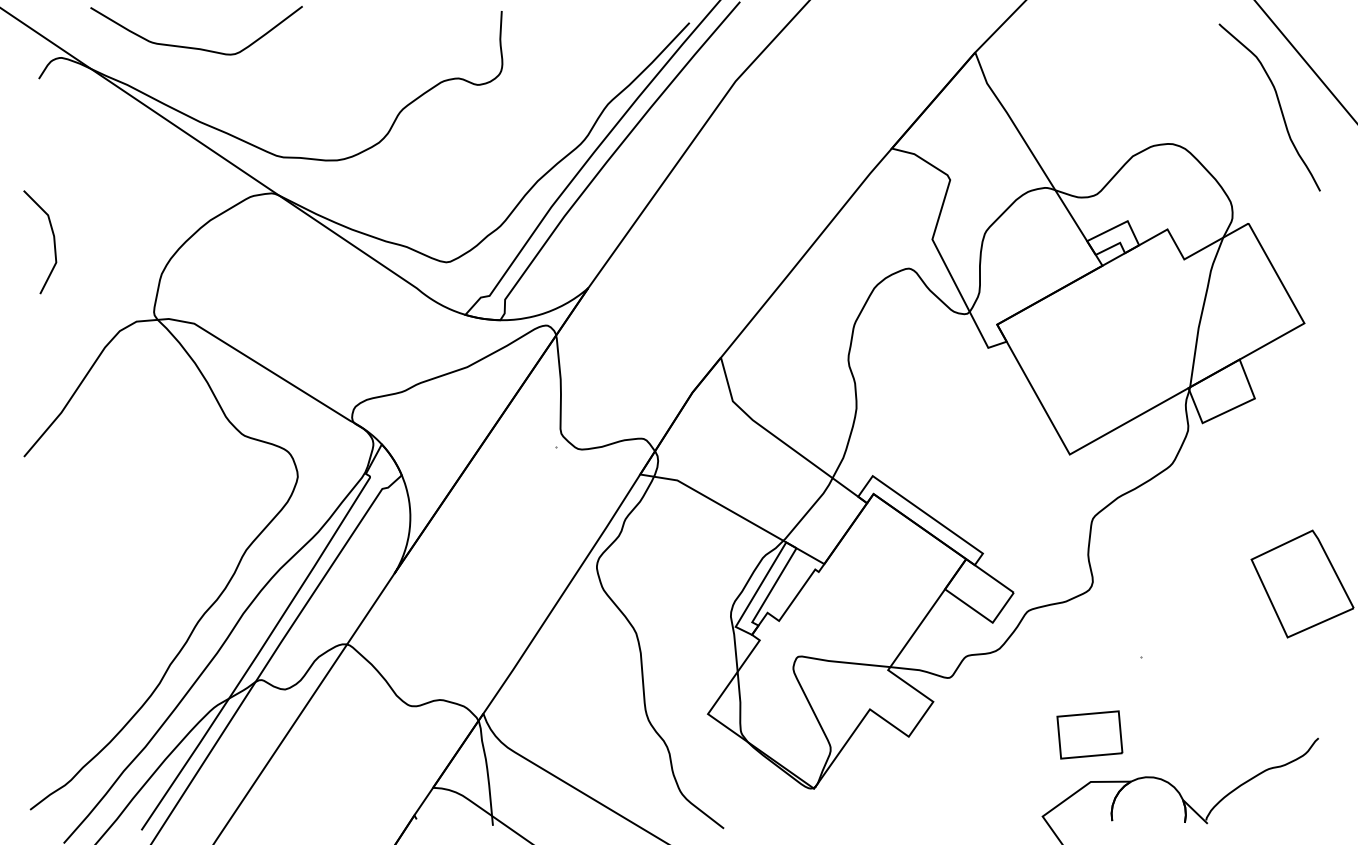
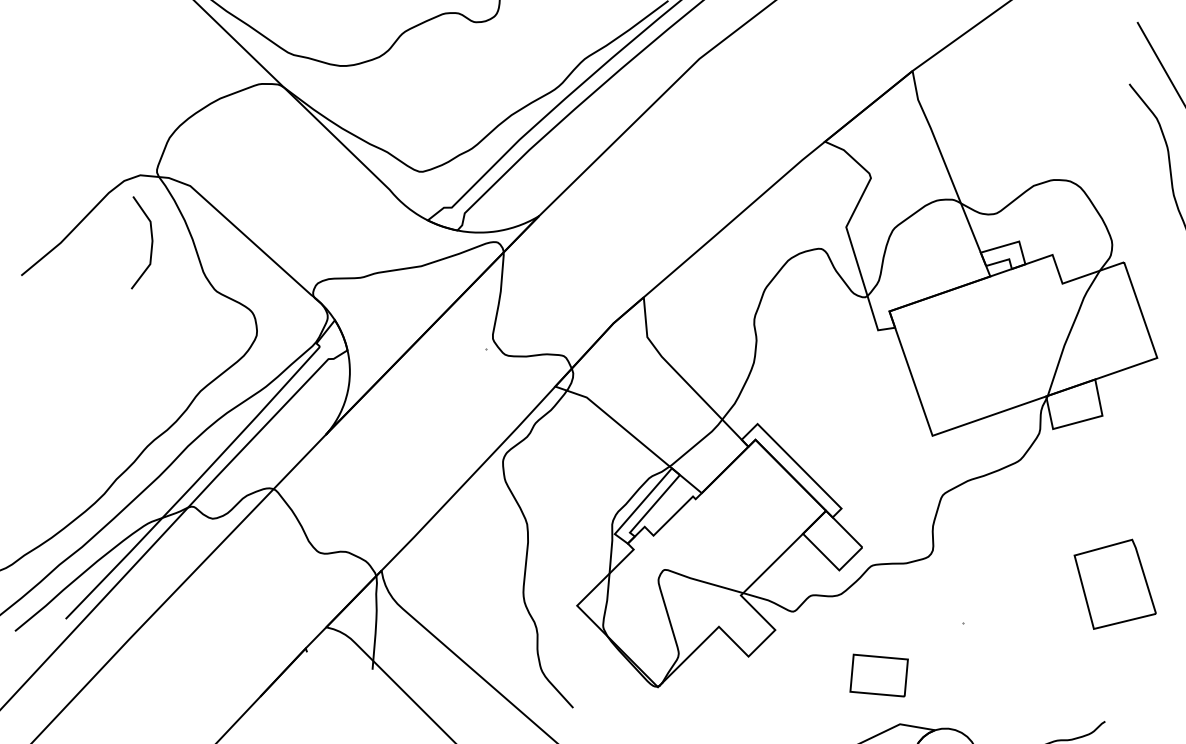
line: (53, 242) -> (151, 246), moved
part: (1089, 734) -> (878, 675), moved

